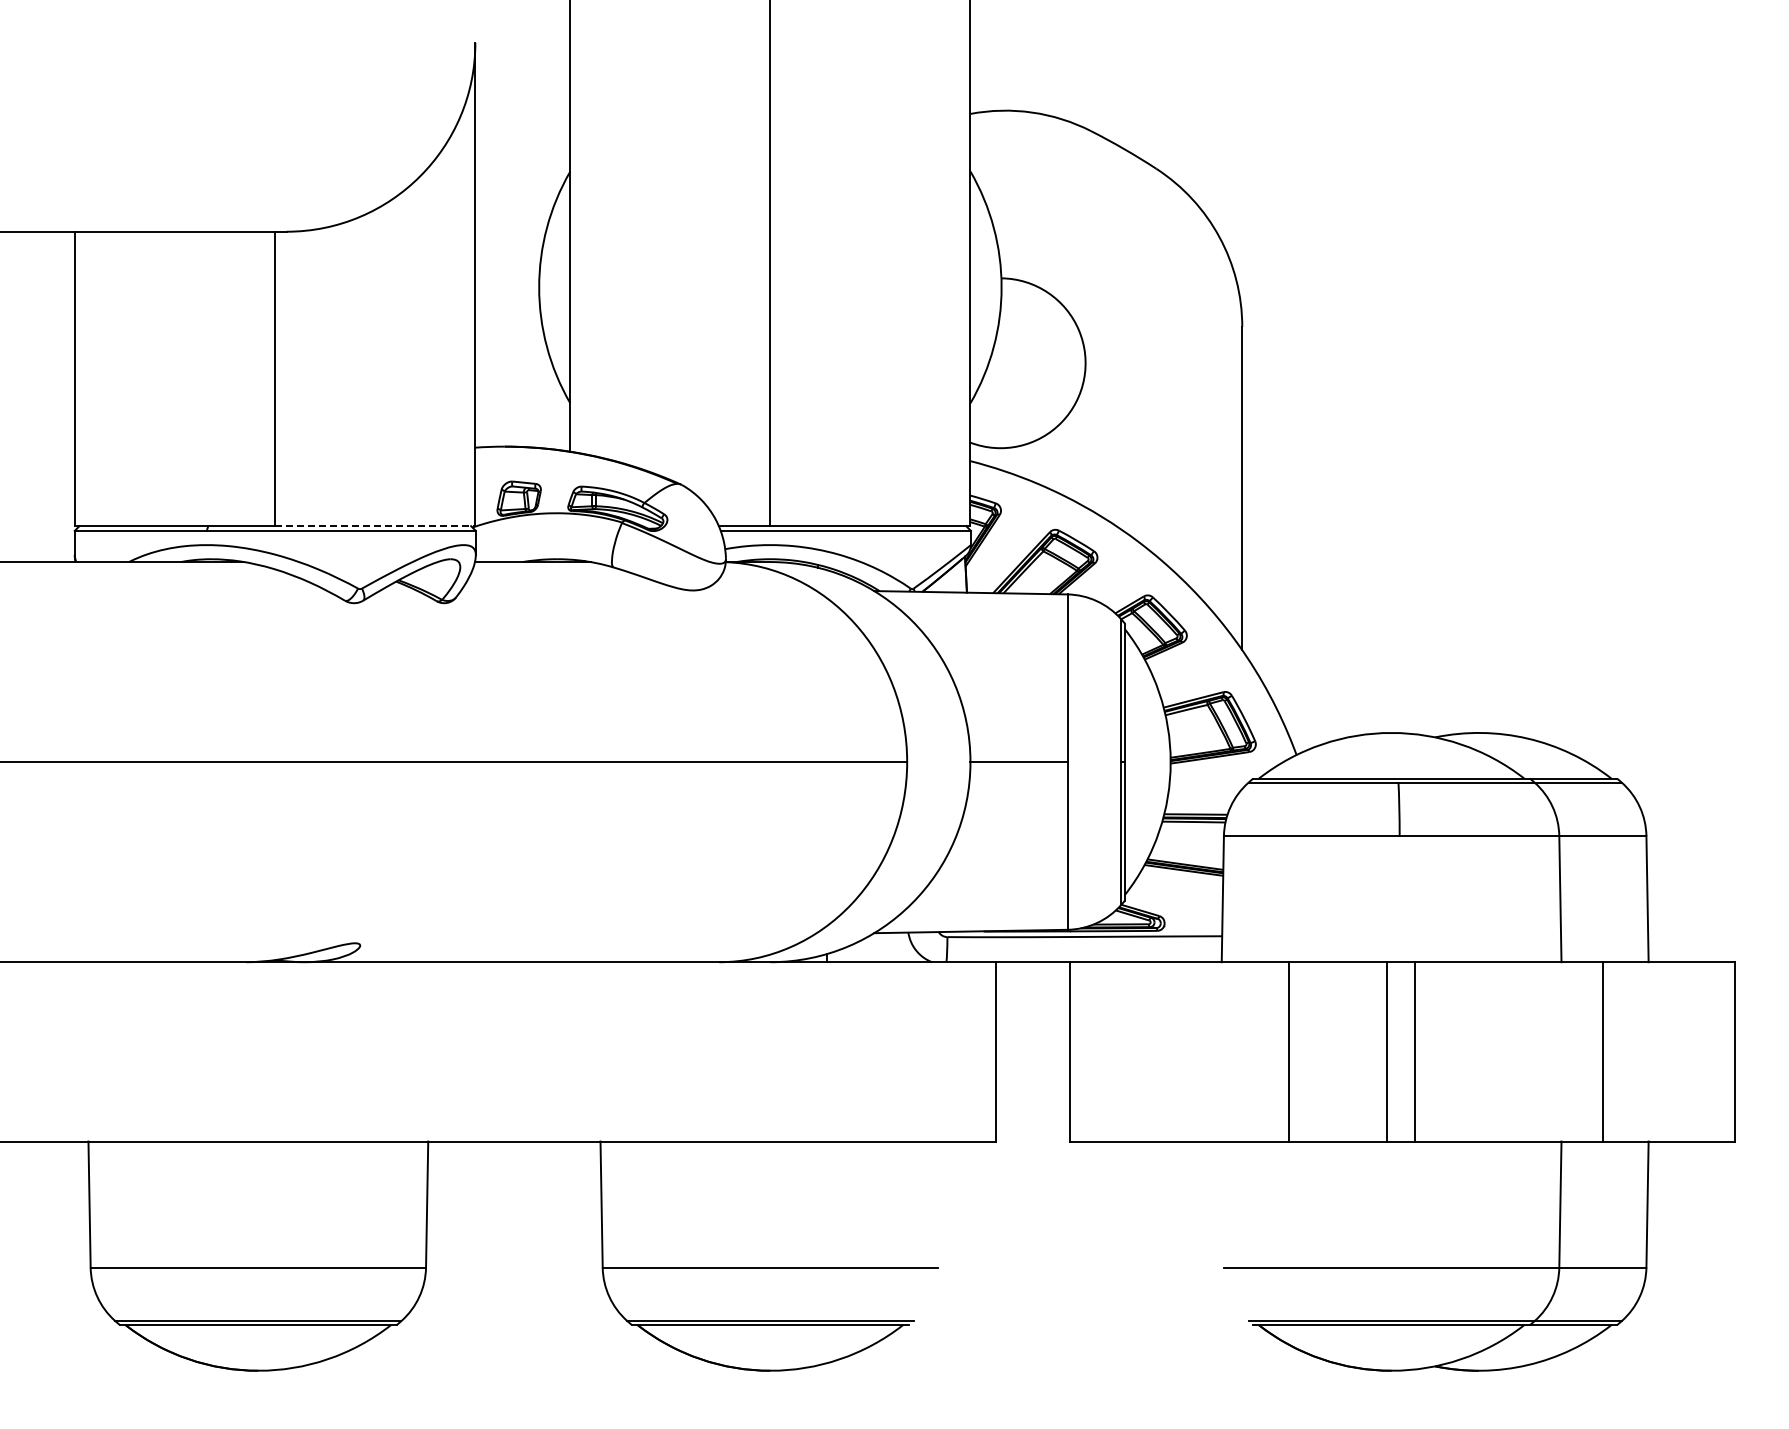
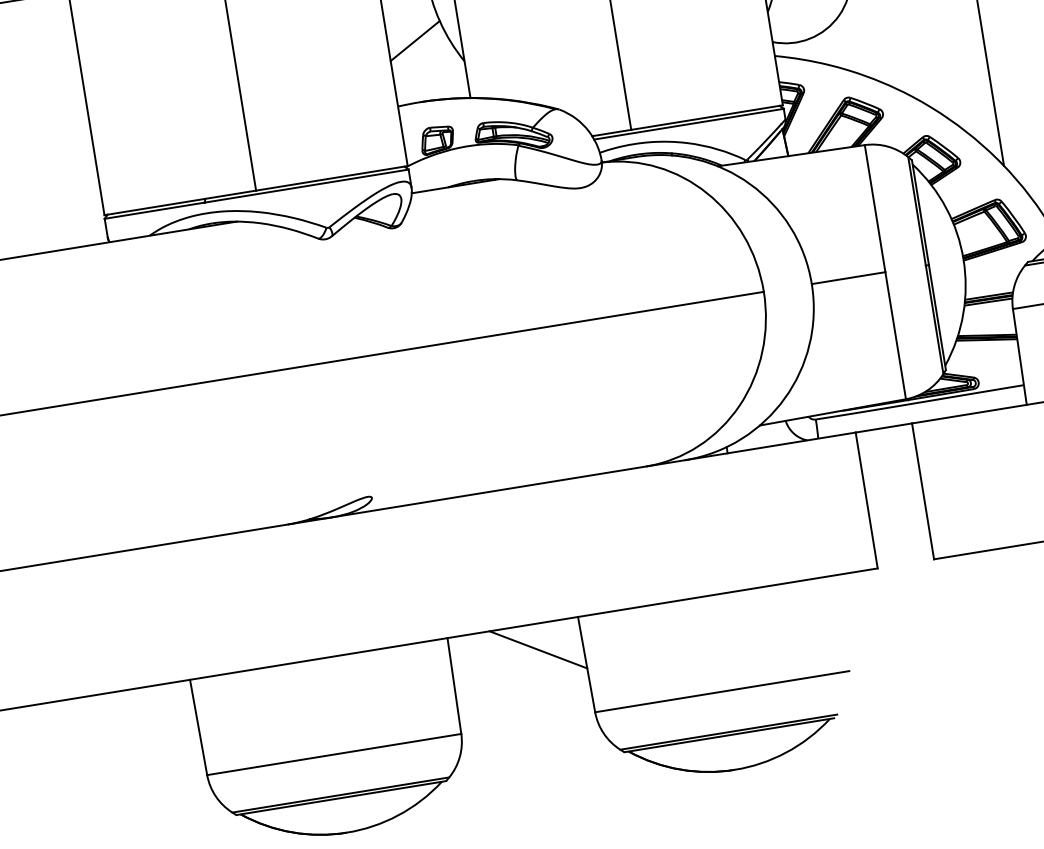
line: (510, 366) -> (414, 40), added
line: (375, 526) -> (332, 178), dashed -> solid
line: (542, 1175) -> (538, 649), added

